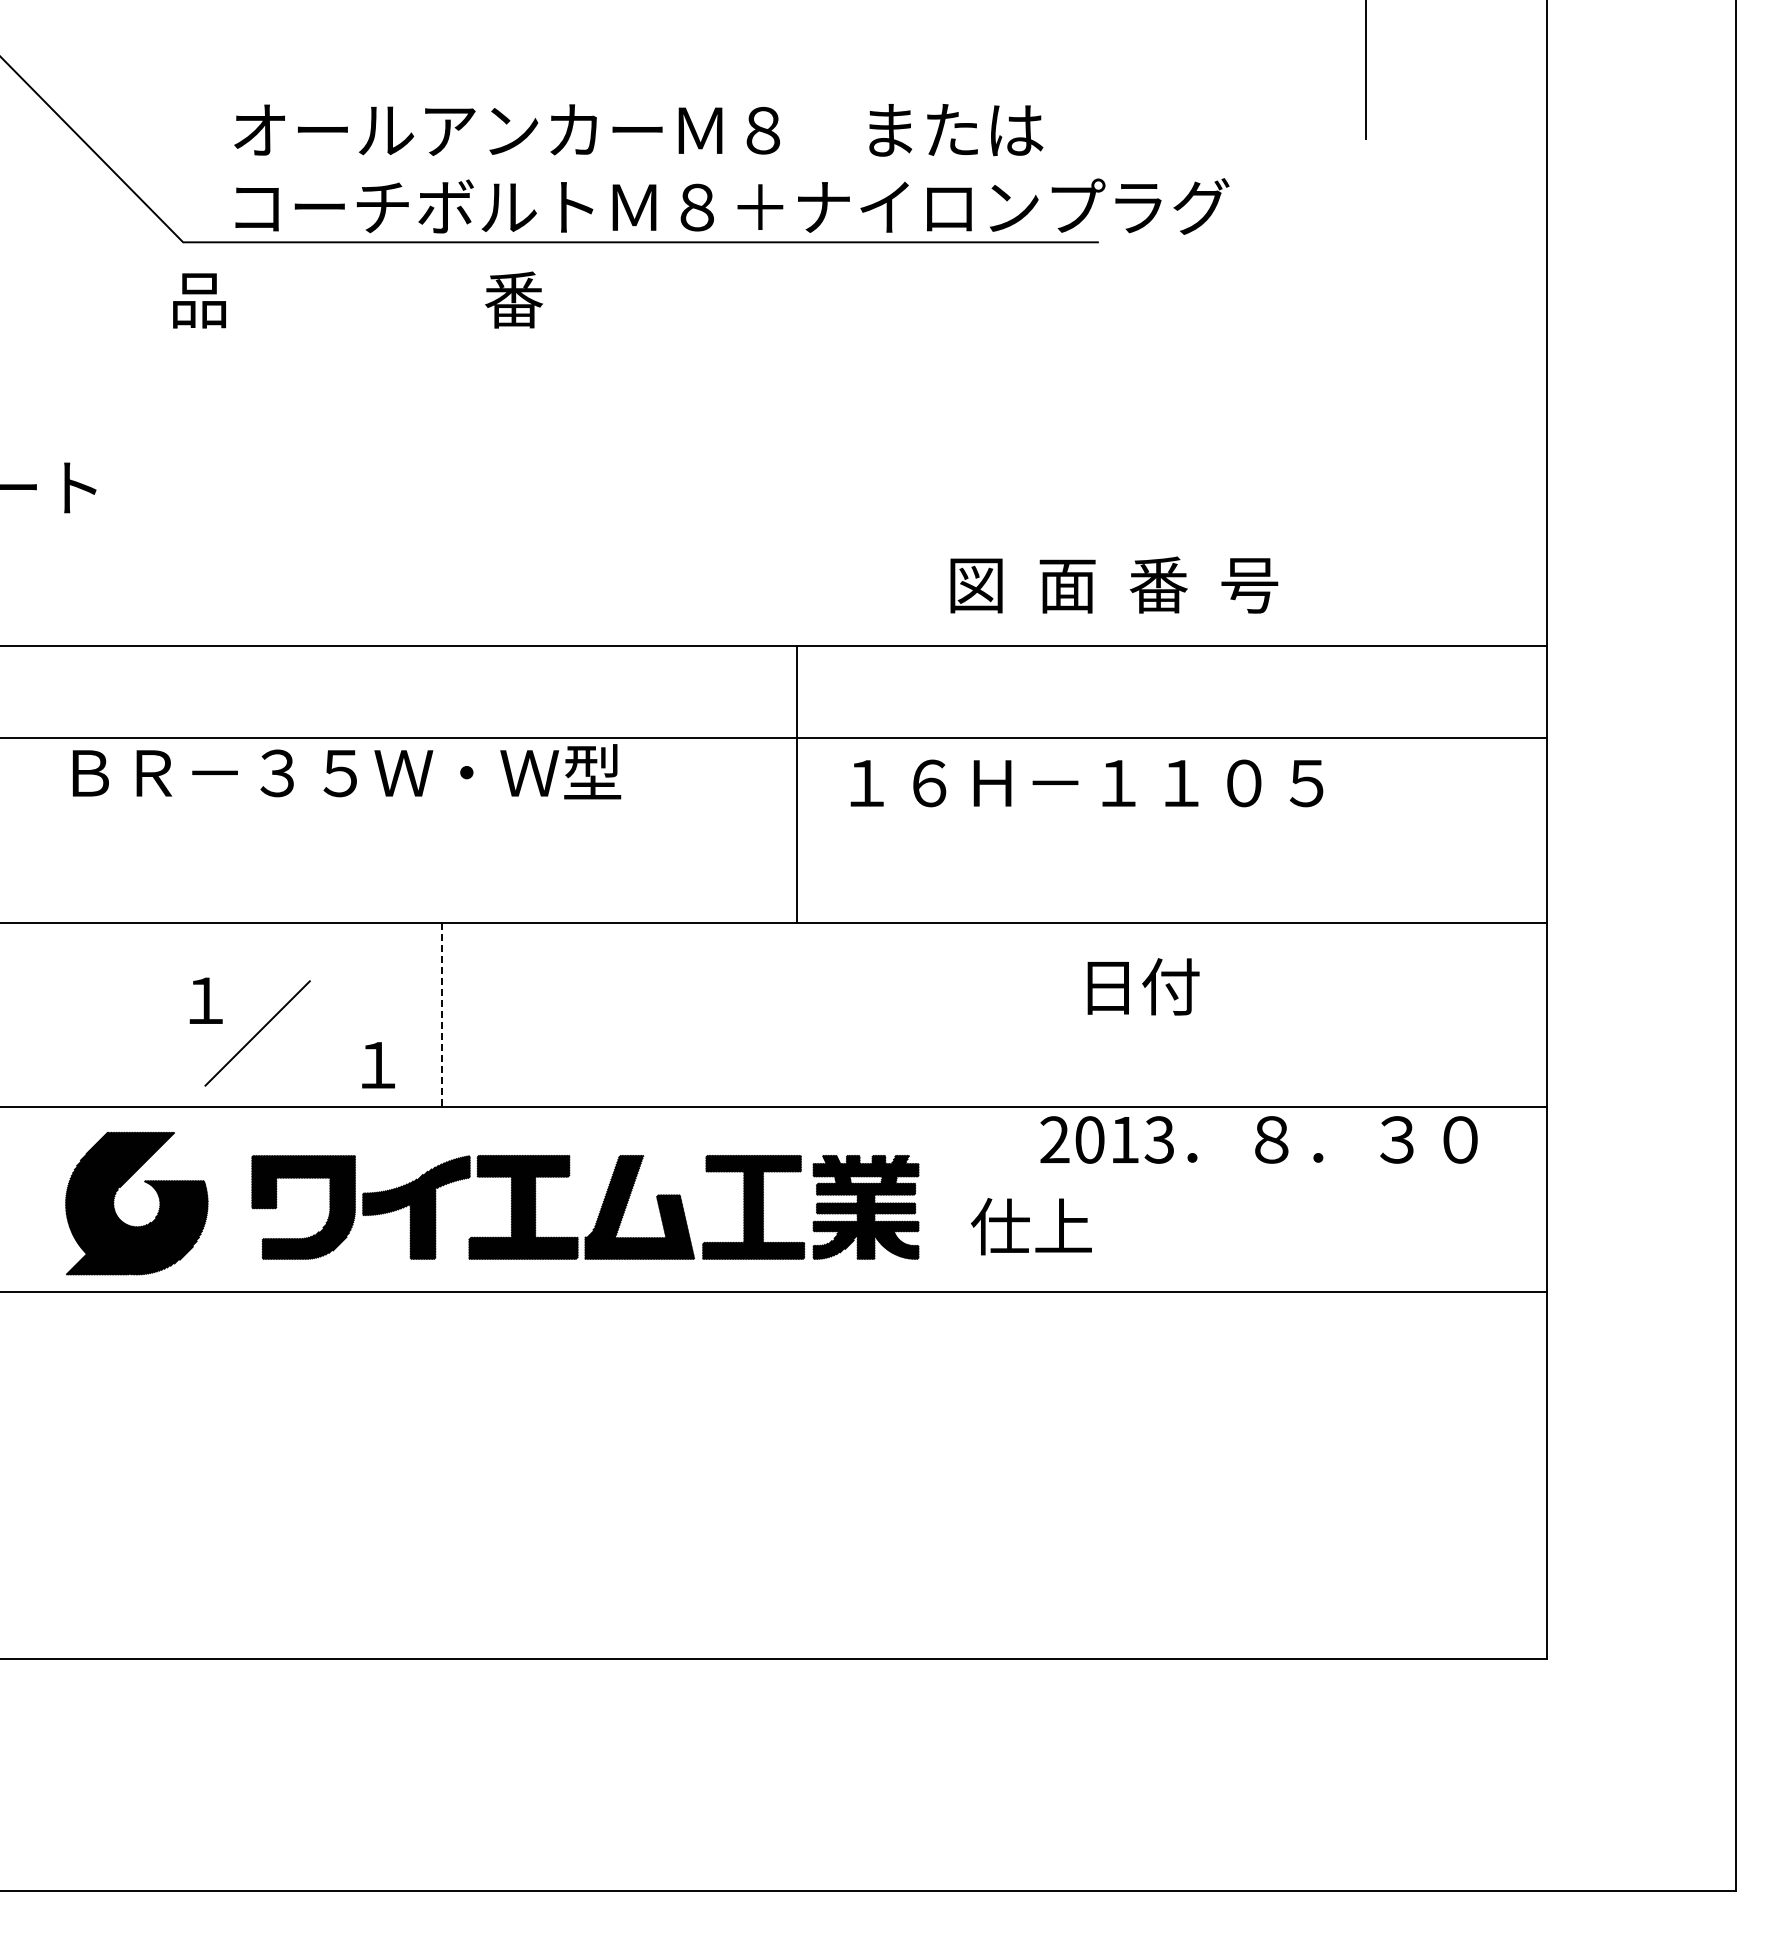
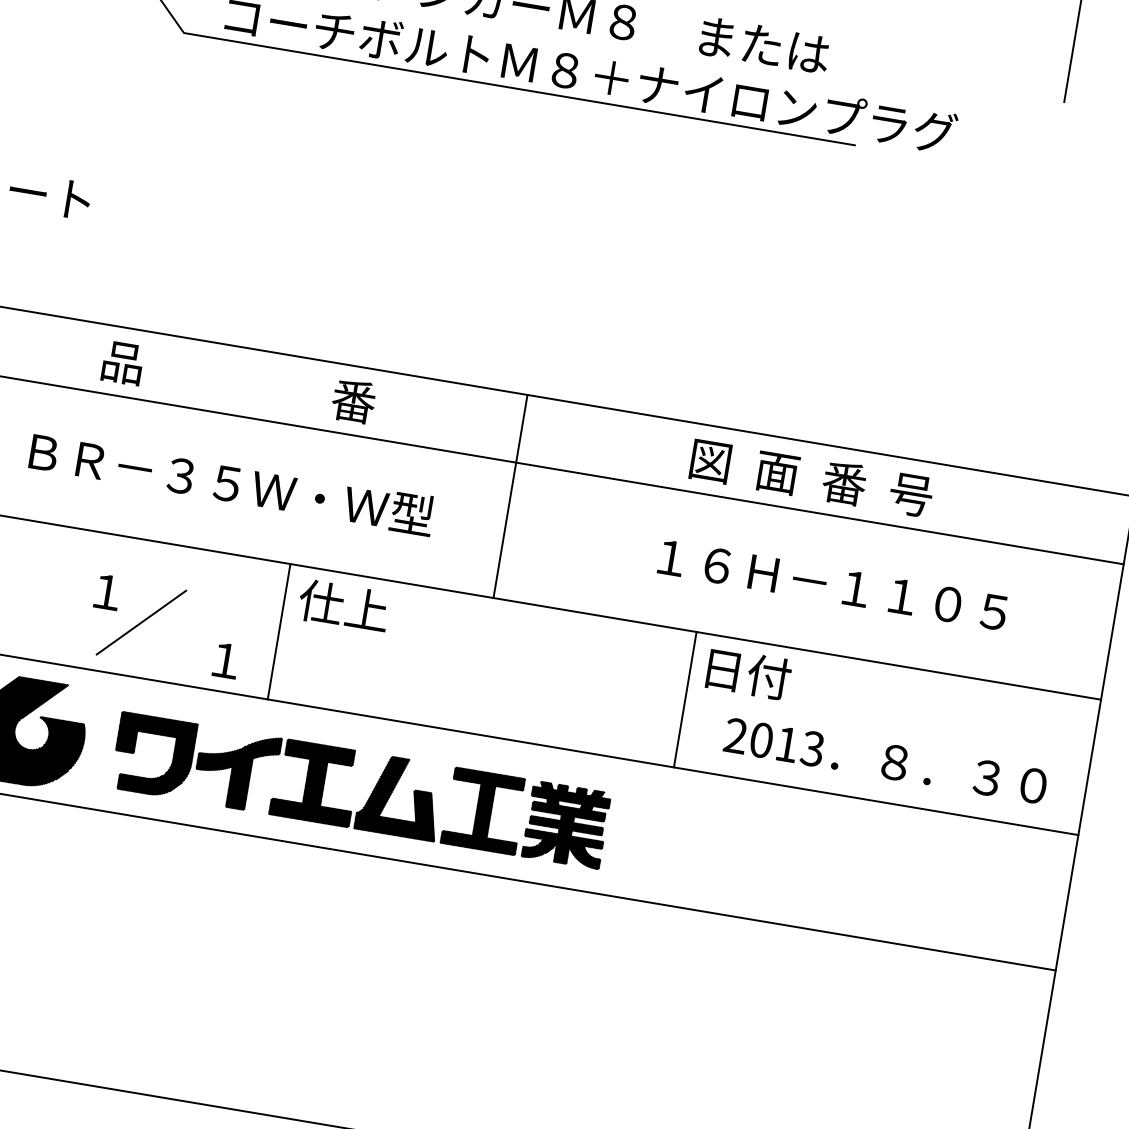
text: (357, 299) -> (238, 381), moved
text: (1114, 584) -> (811, 477), moved
text: (347, 771) -> (232, 483), moved
line: (796, 783) -> (510, 495), moved
text: (1086, 783) -> (832, 585), moved
text: (1143, 986) -> (748, 673), moved
line: (995, 1014) -> (685, 699), added
line: (442, 1015) -> (279, 632), dashed -> solid
text: (1258, 1139) -> (885, 760), moved
text: (1031, 1226) -> (343, 606), moved

